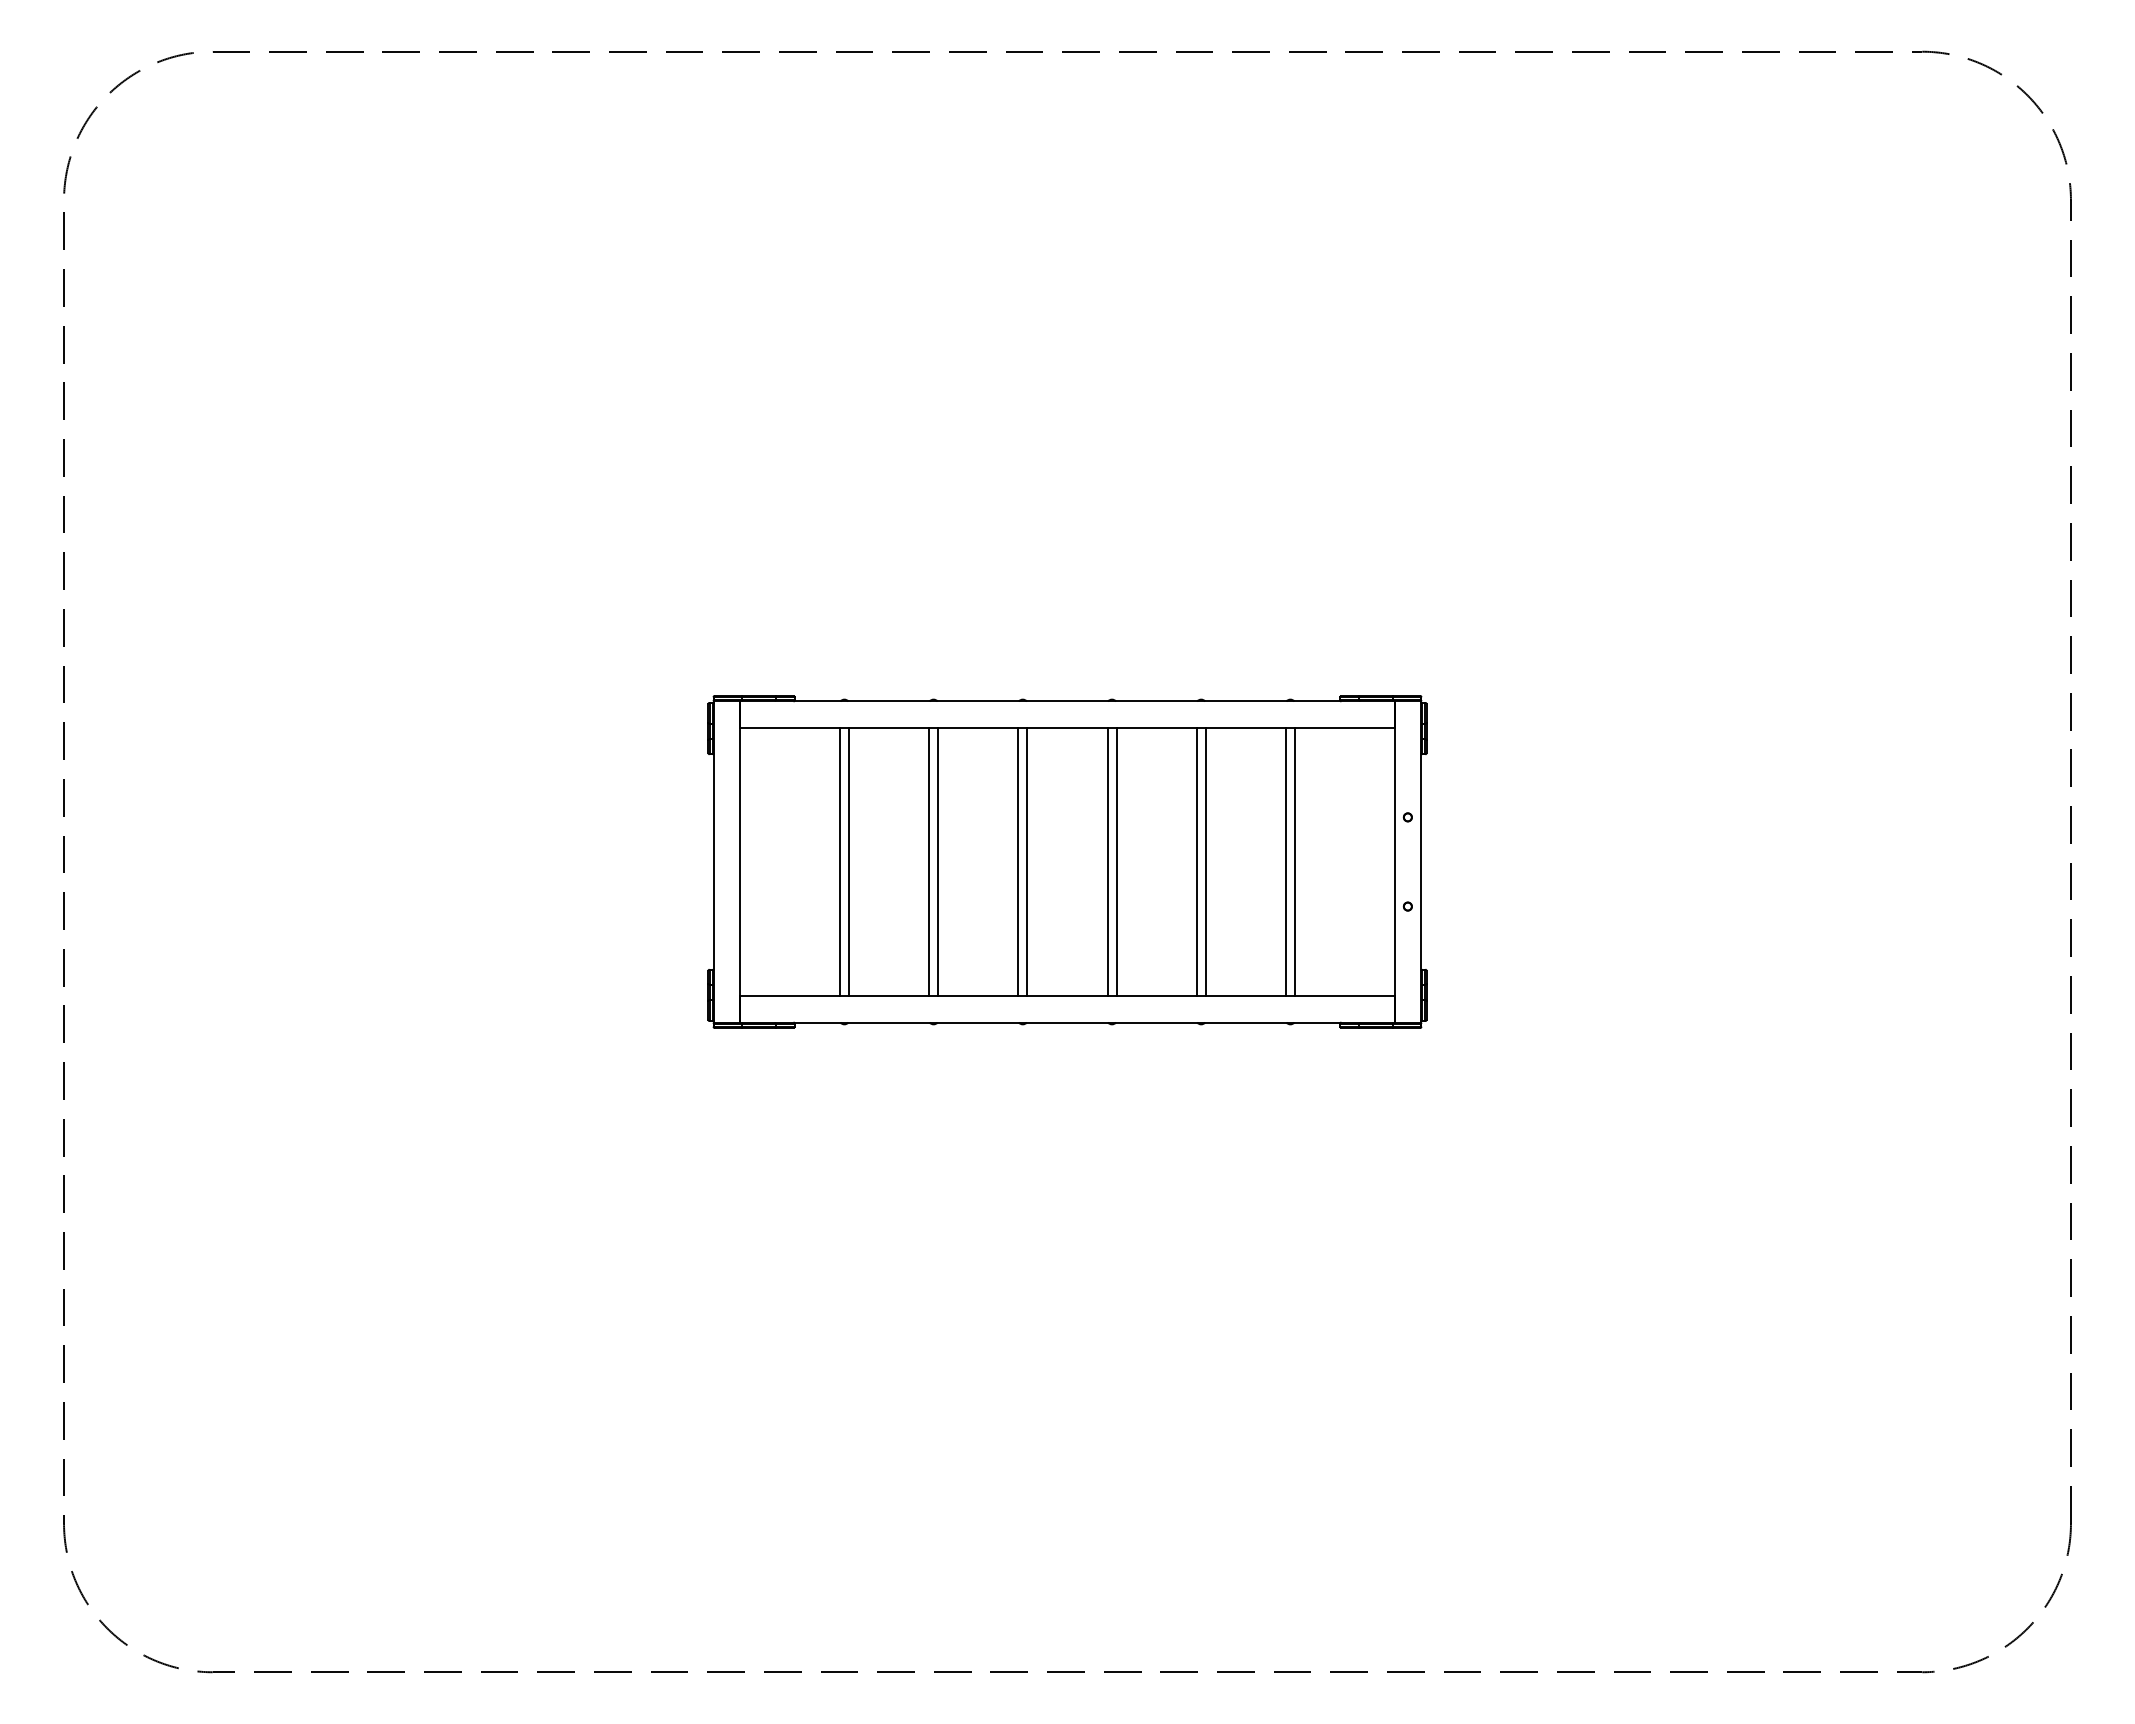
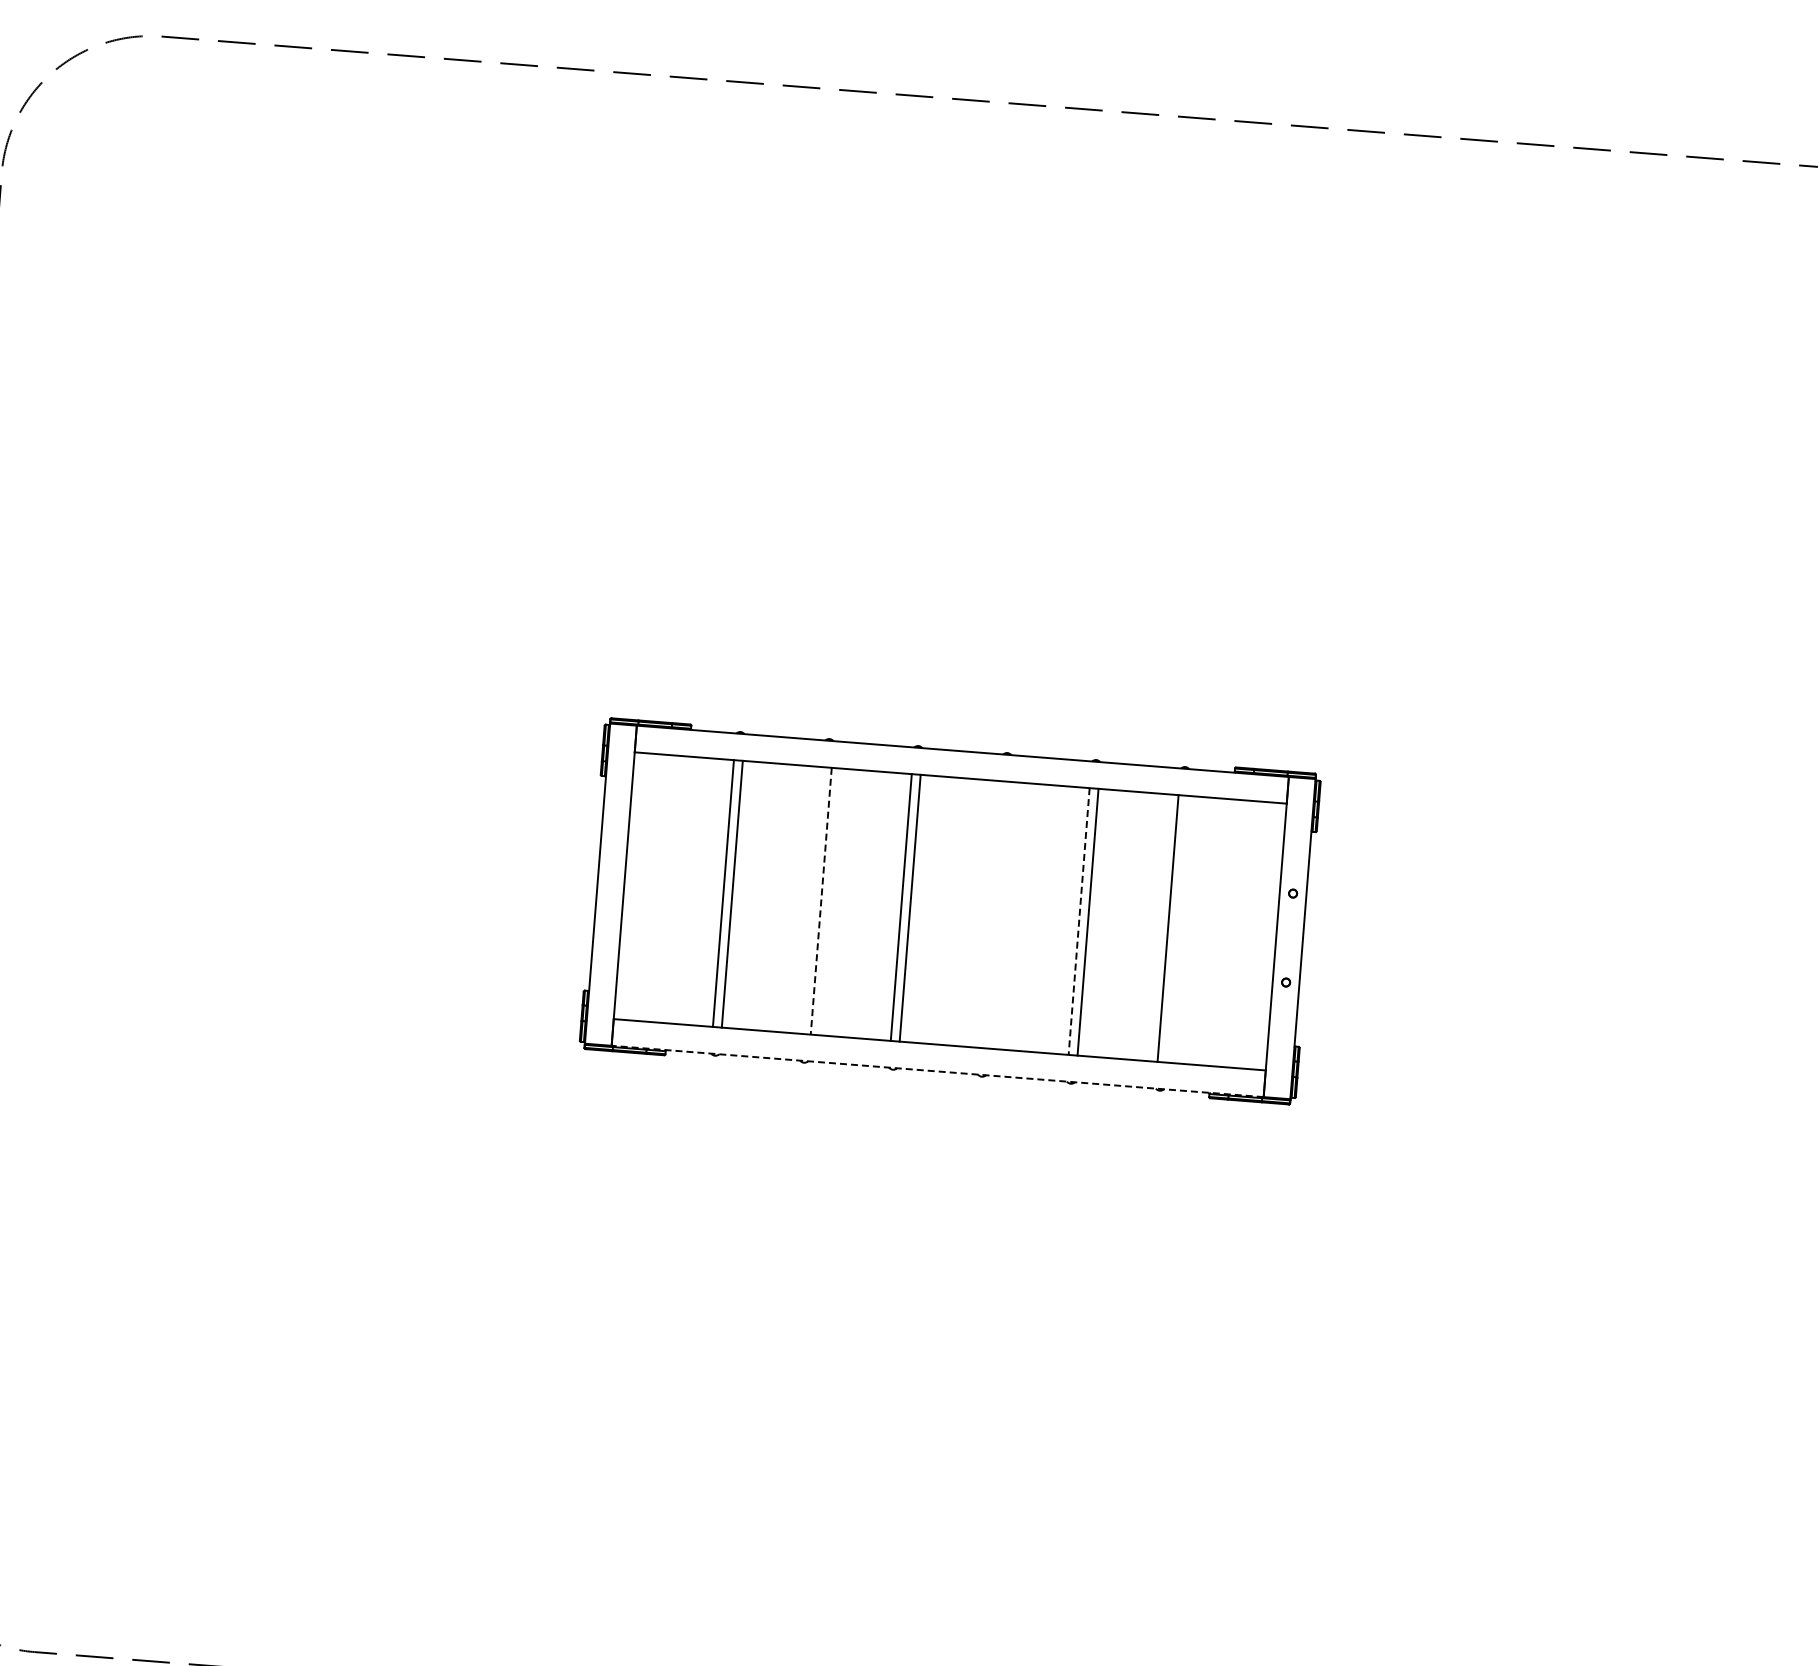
line: (929, 861) -> (812, 900), removed
line: (938, 861) -> (821, 900), solid -> dashed
line: (1107, 861) -> (990, 914), removed
line: (1116, 861) -> (999, 914), removed
line: (1196, 861) -> (1078, 921), solid -> dashed
line: (1294, 861) -> (1176, 928), removed
line: (1067, 1022) -> (937, 1071), solid -> dashed

